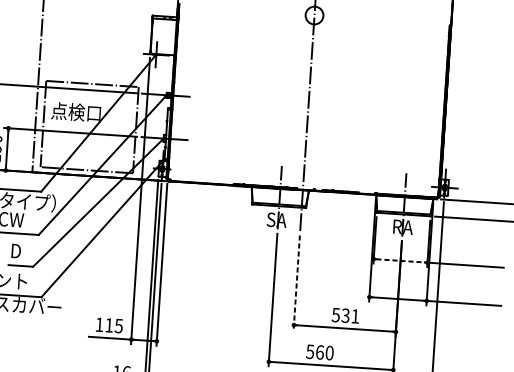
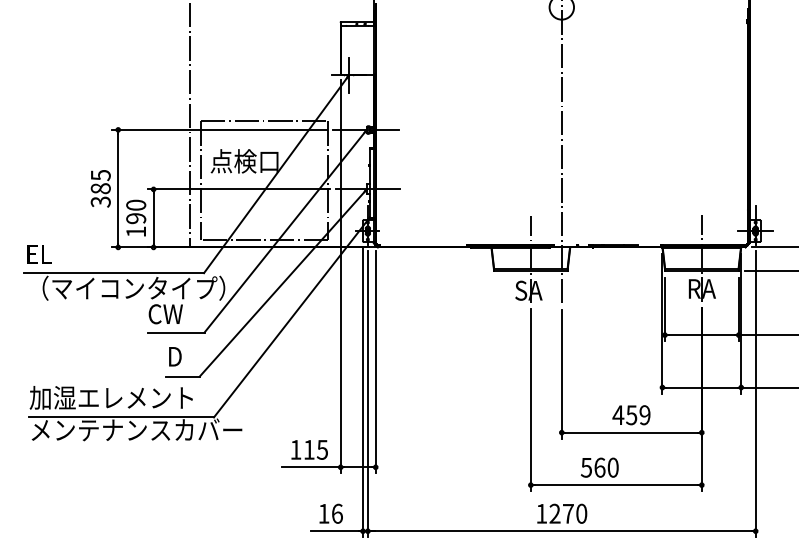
line: (401, 261) -> (702, 335), dashed -> solid
line: (296, 282) -> (561, 374), dashed -> solid
text: (345, 315) -> (631, 415), 531 -> 459

